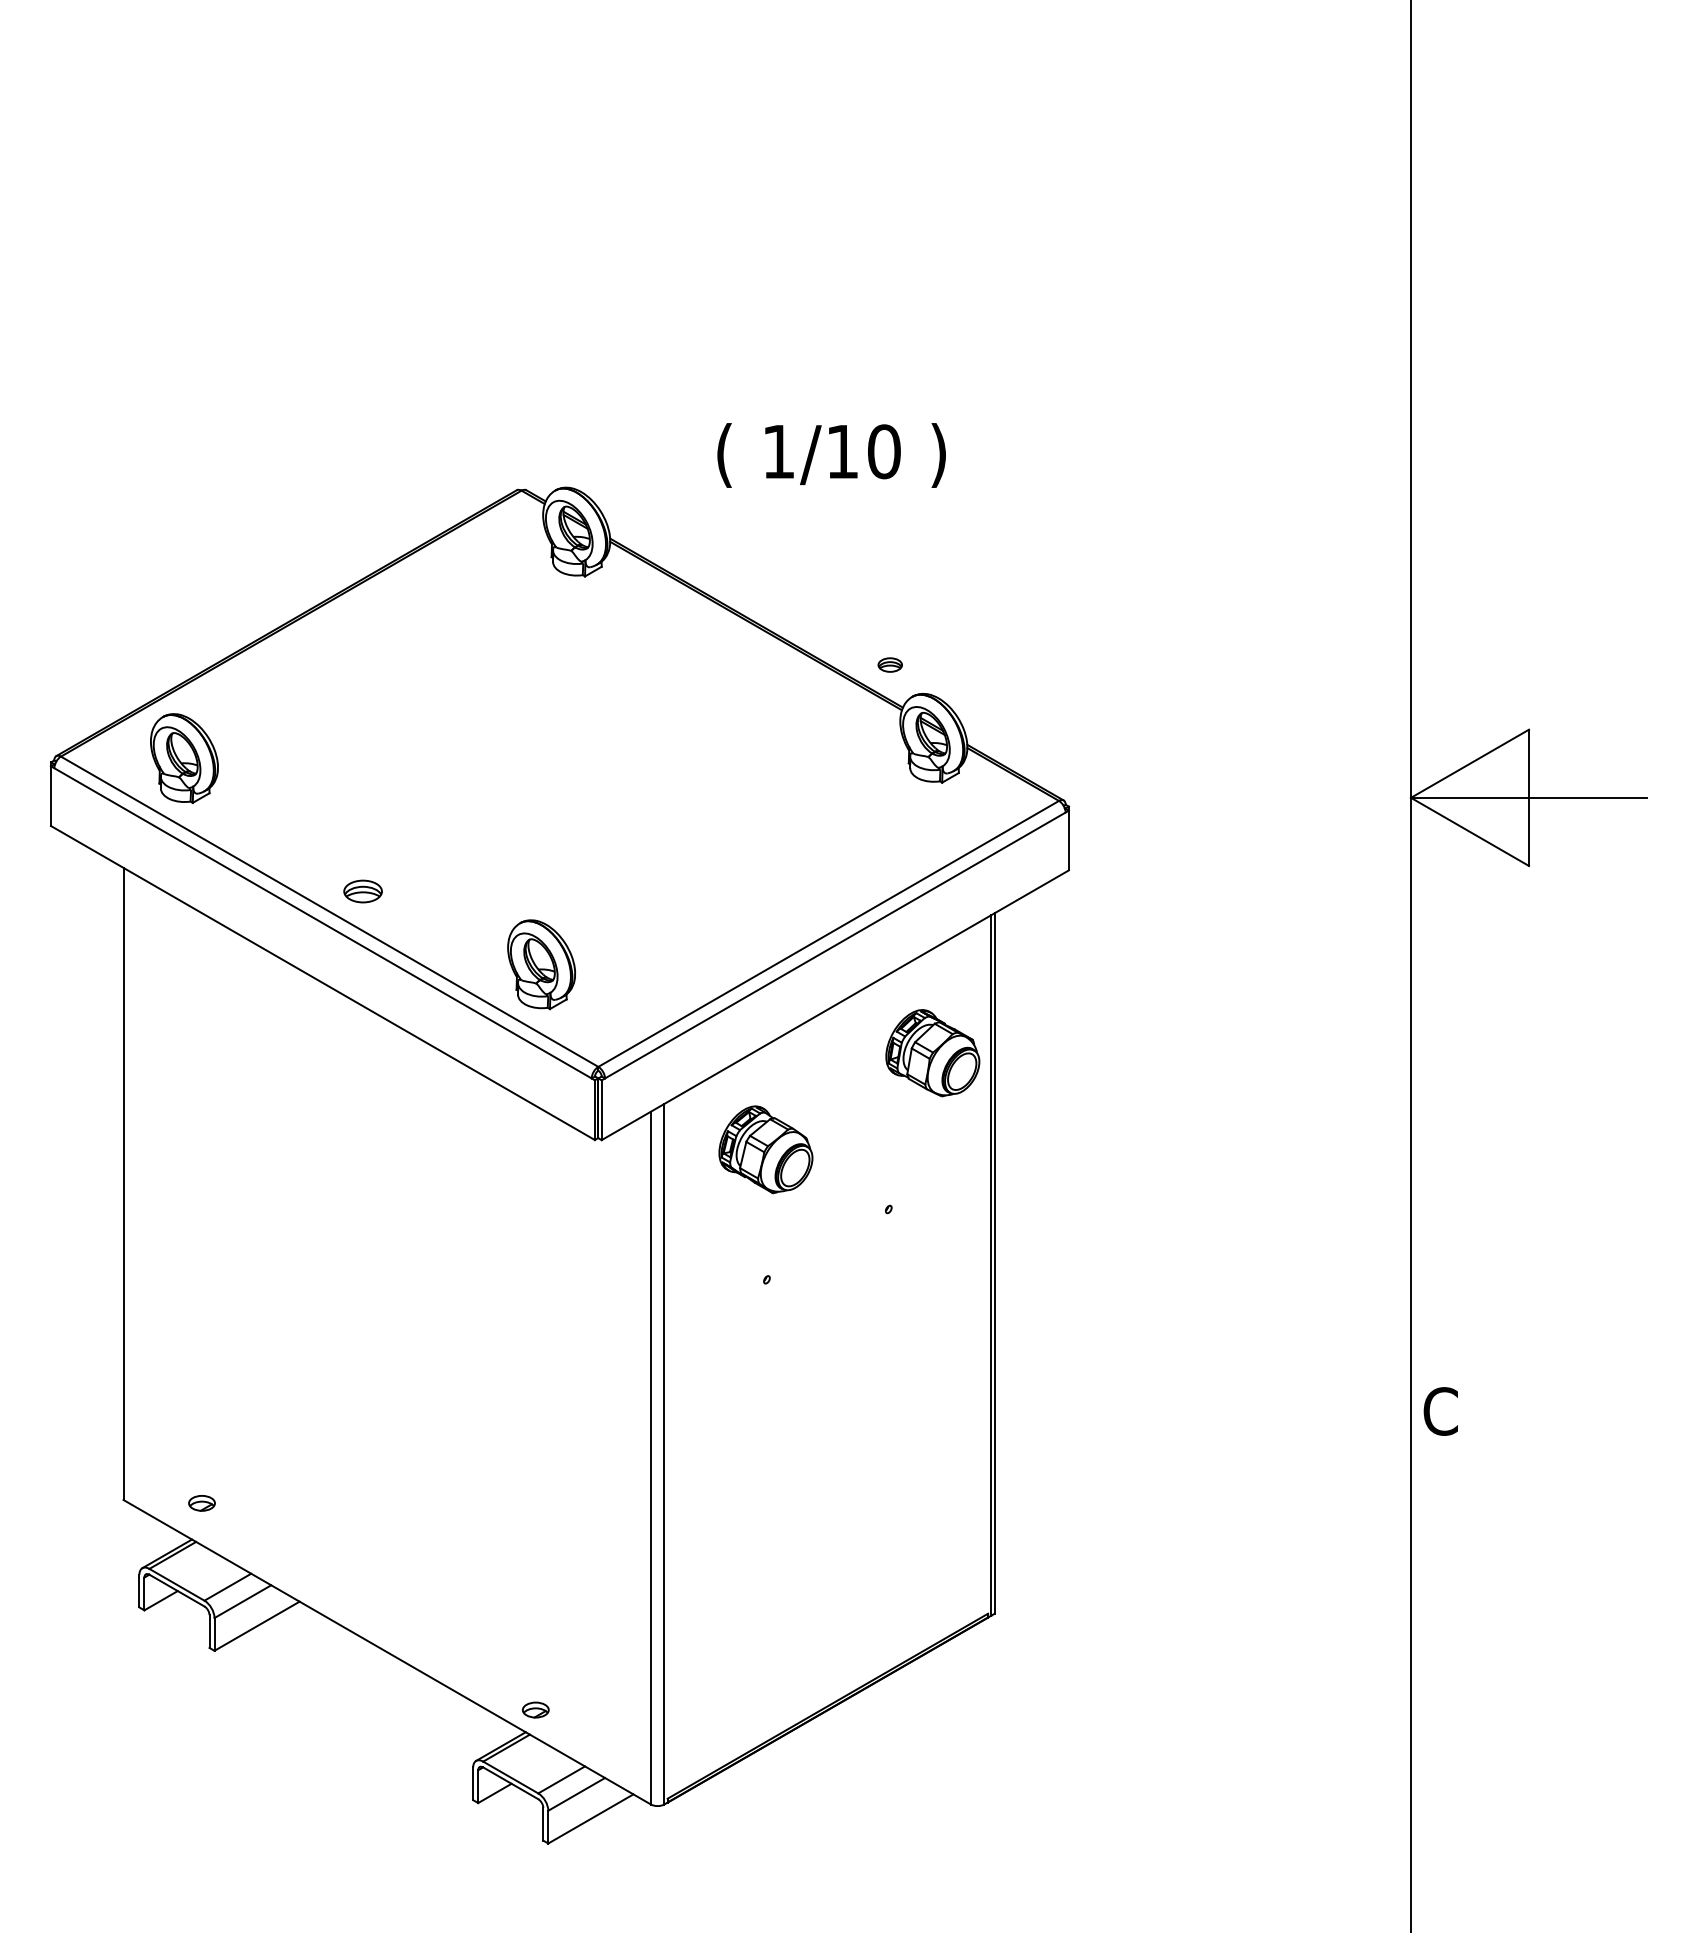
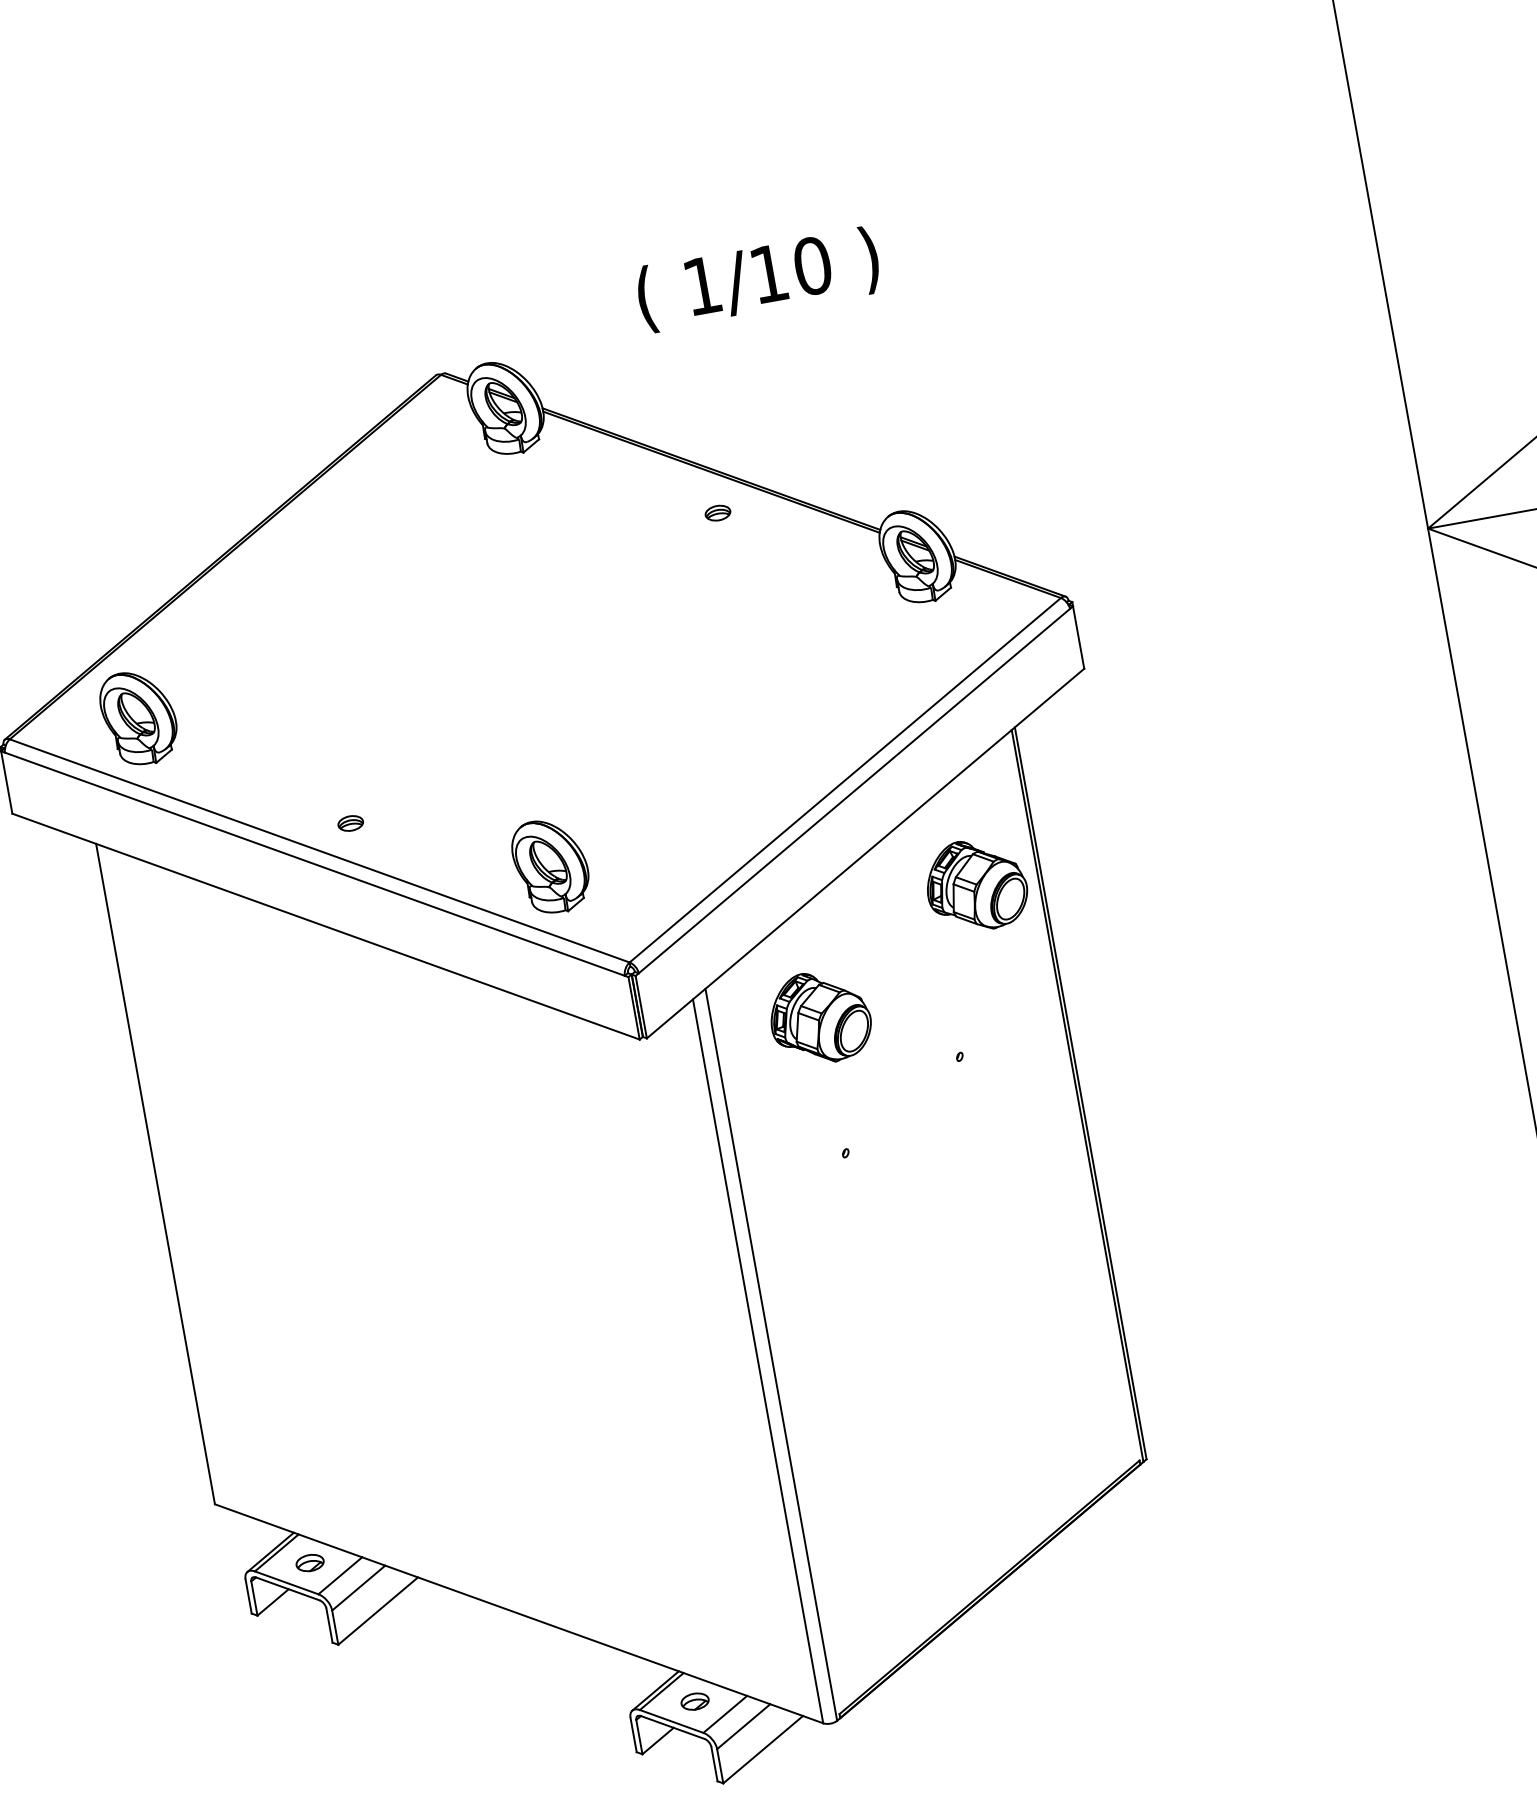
part: (889, 664) -> (717, 512), moved
part: (362, 891) -> (350, 823), size x0.62
part: (201, 1503) -> (309, 1563), moved
part: (535, 1709) -> (694, 1701), moved

